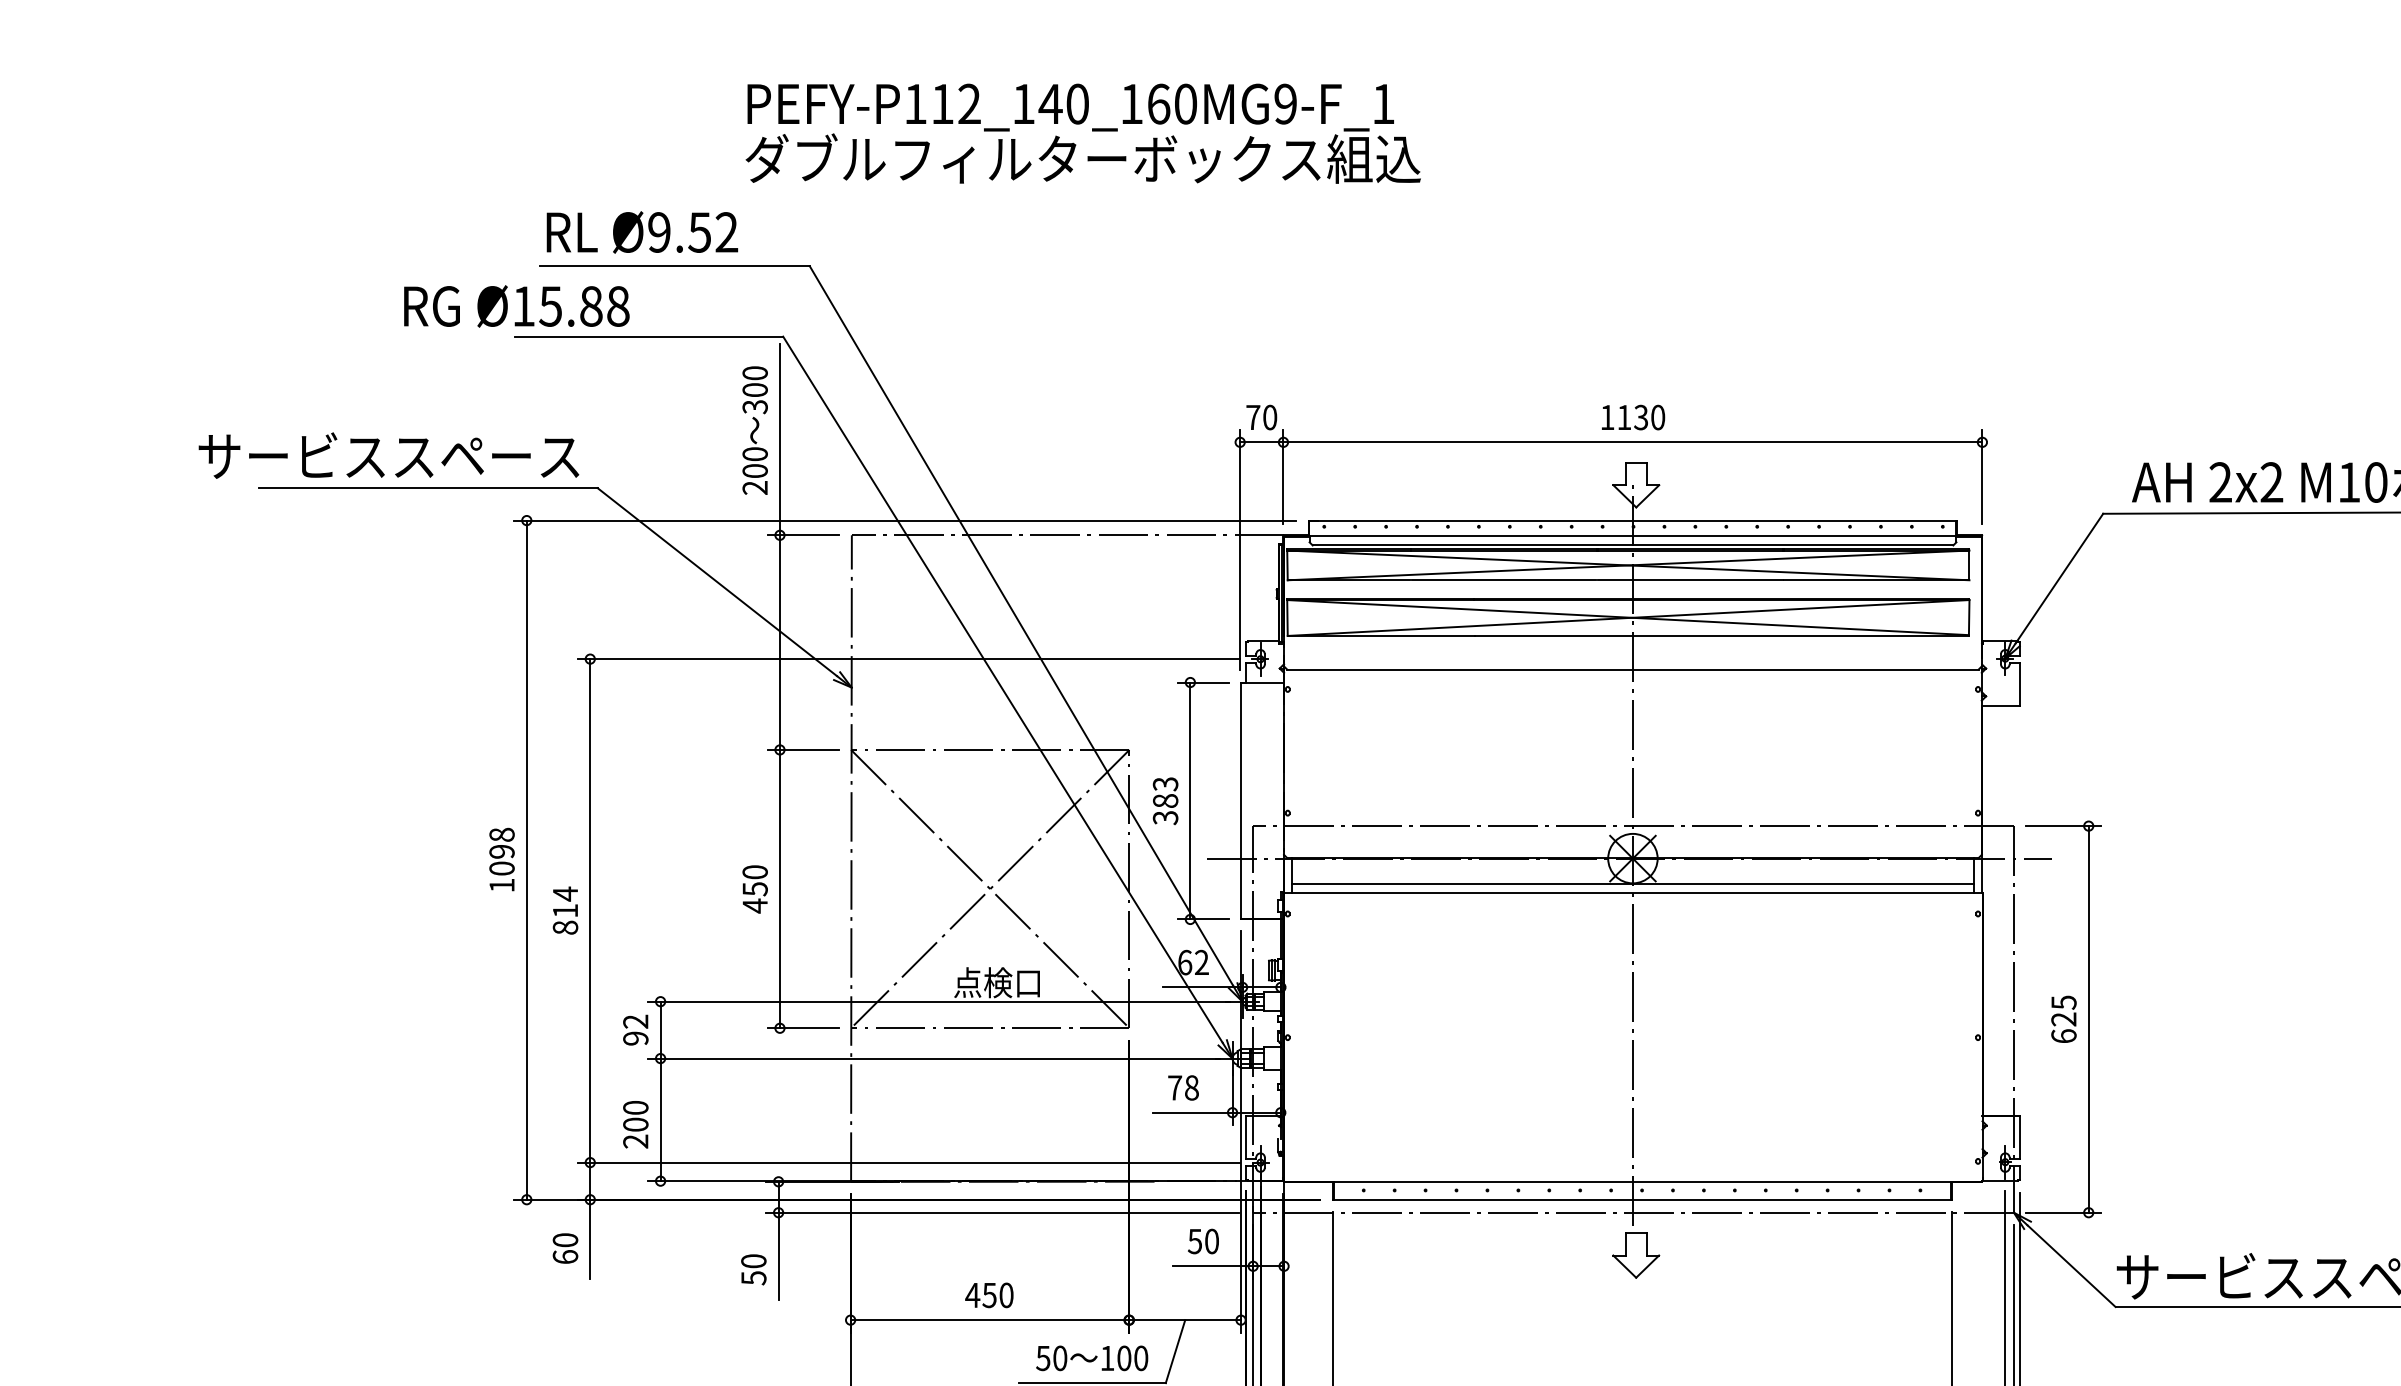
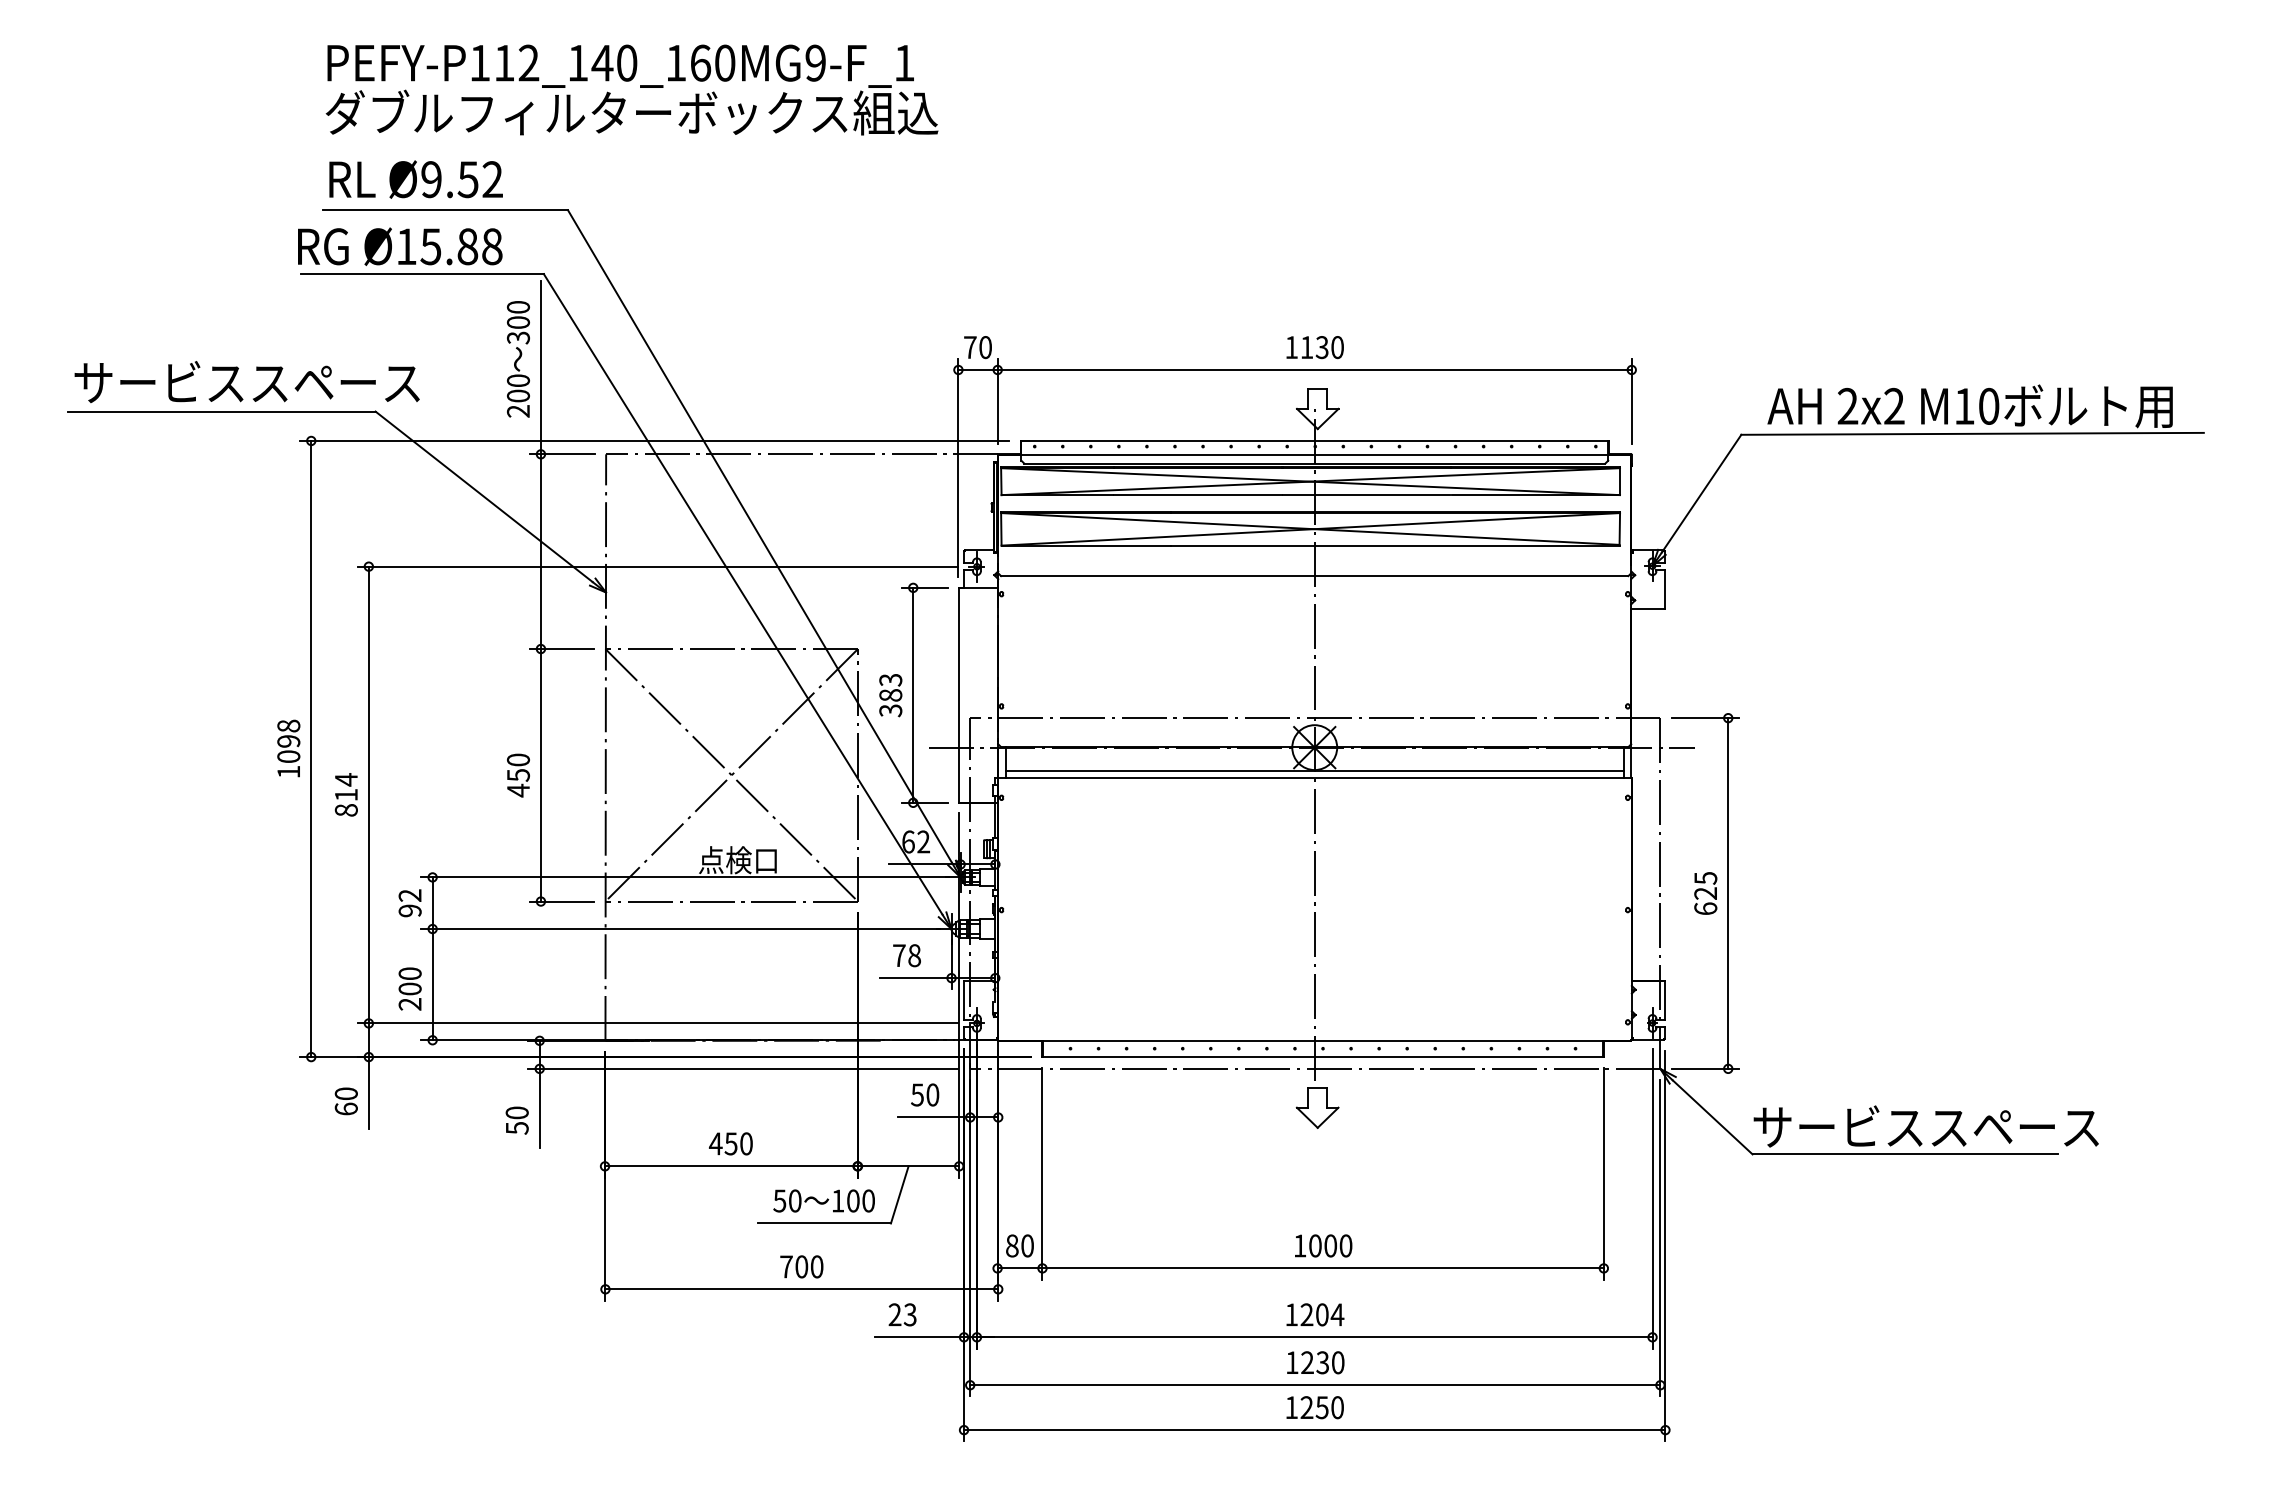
text: (1082, 133) -> (631, 89), moved
text: (517, 306) -> (400, 246), moved
text: (388, 455) -> (246, 381), moved

